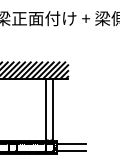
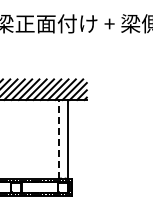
line: (45, 109) -> (58, 139), solid -> dashed
line: (71, 144) -> (90, 183), removed
line: (71, 151) -> (90, 192), removed

